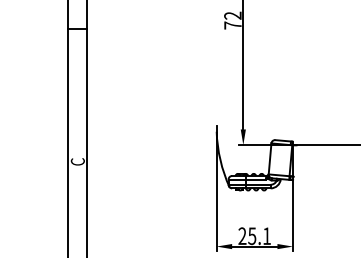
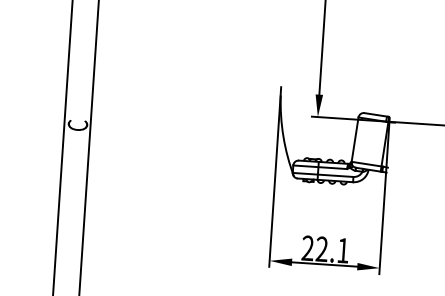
text: (252, 236) -> (322, 249), 25.1 -> 22.1

